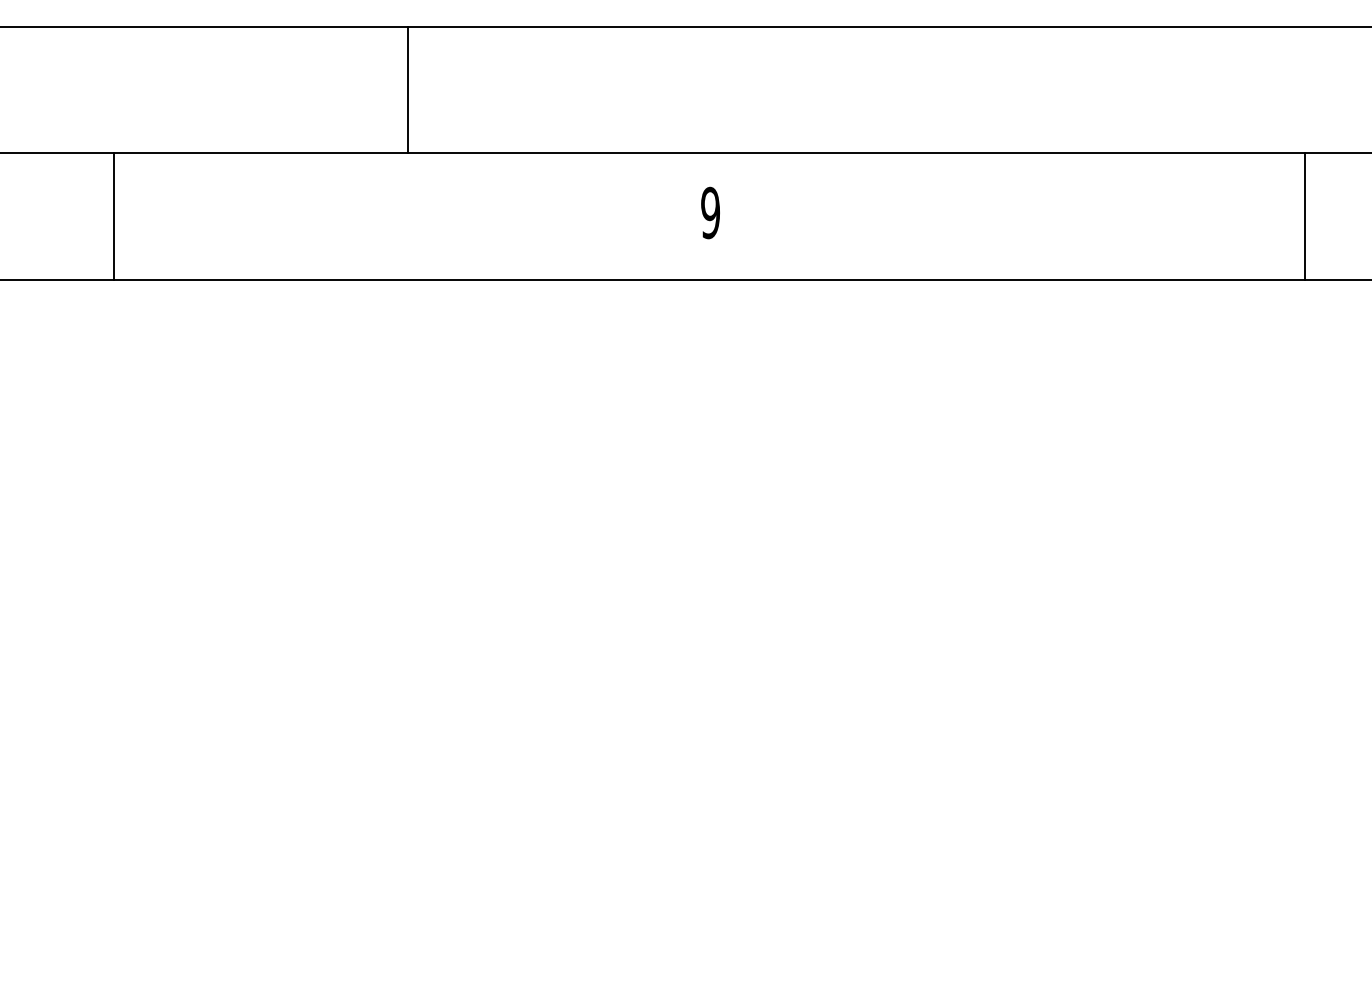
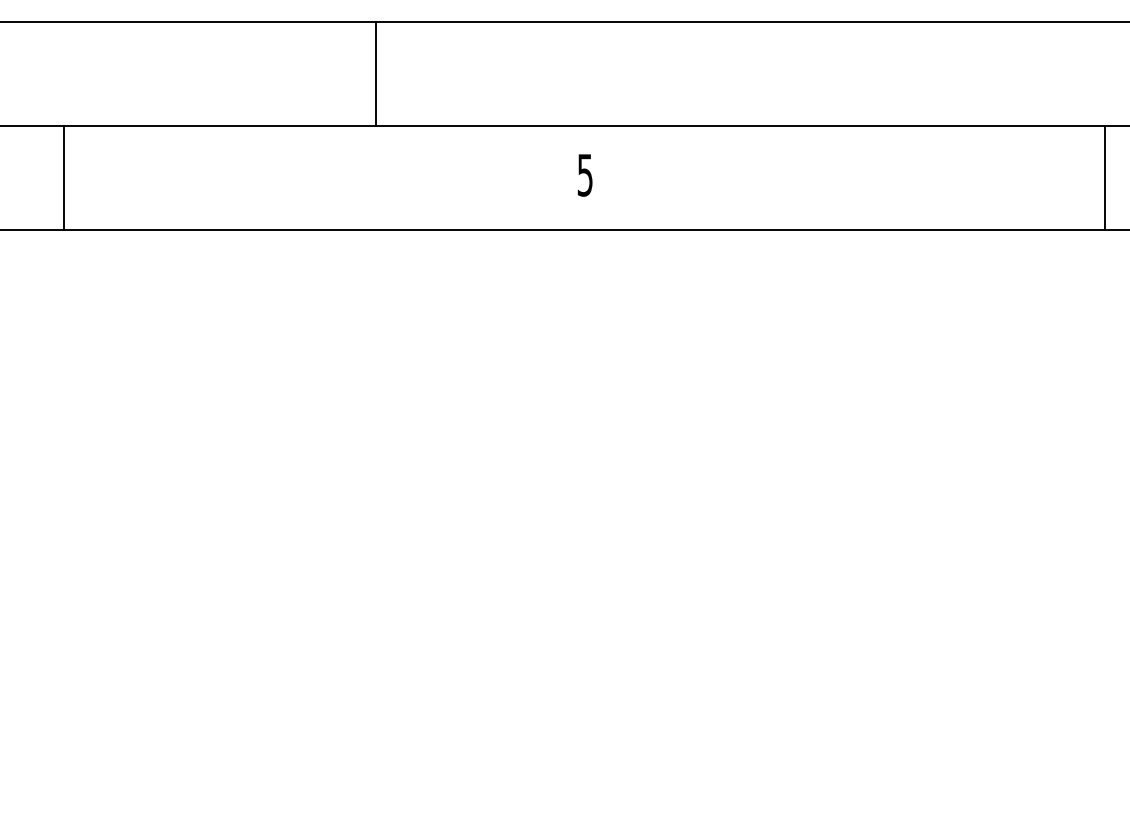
line: (408, 89) -> (376, 73), moved
text: (709, 212) -> (584, 174), 9 -> 5
line: (113, 216) -> (63, 178), moved
line: (1304, 216) -> (1105, 178), moved

